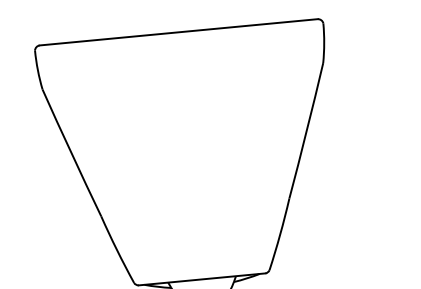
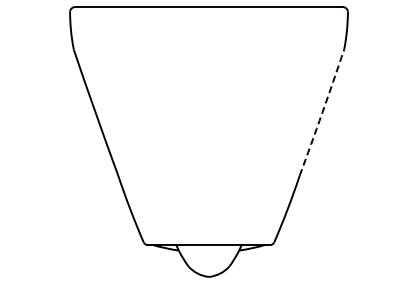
arc: (306, 130) -> (322, 112), solid -> dashed

